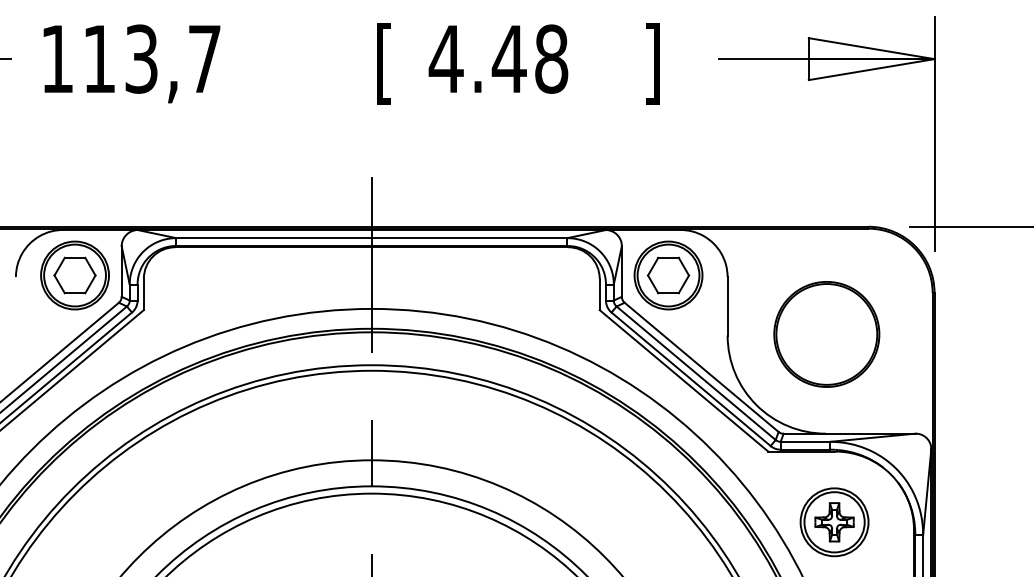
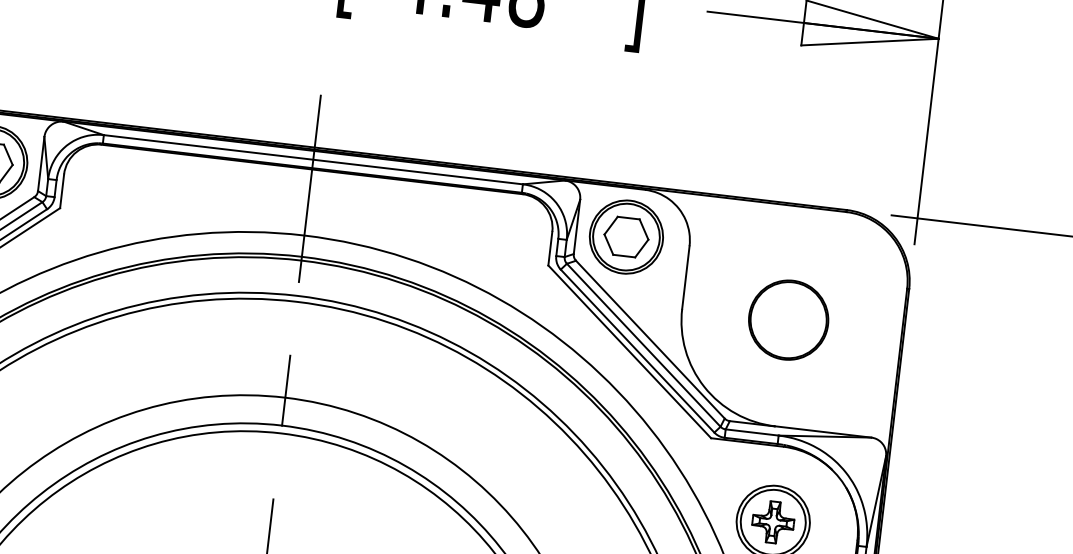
part: (826, 334) -> (788, 320), size x0.7

